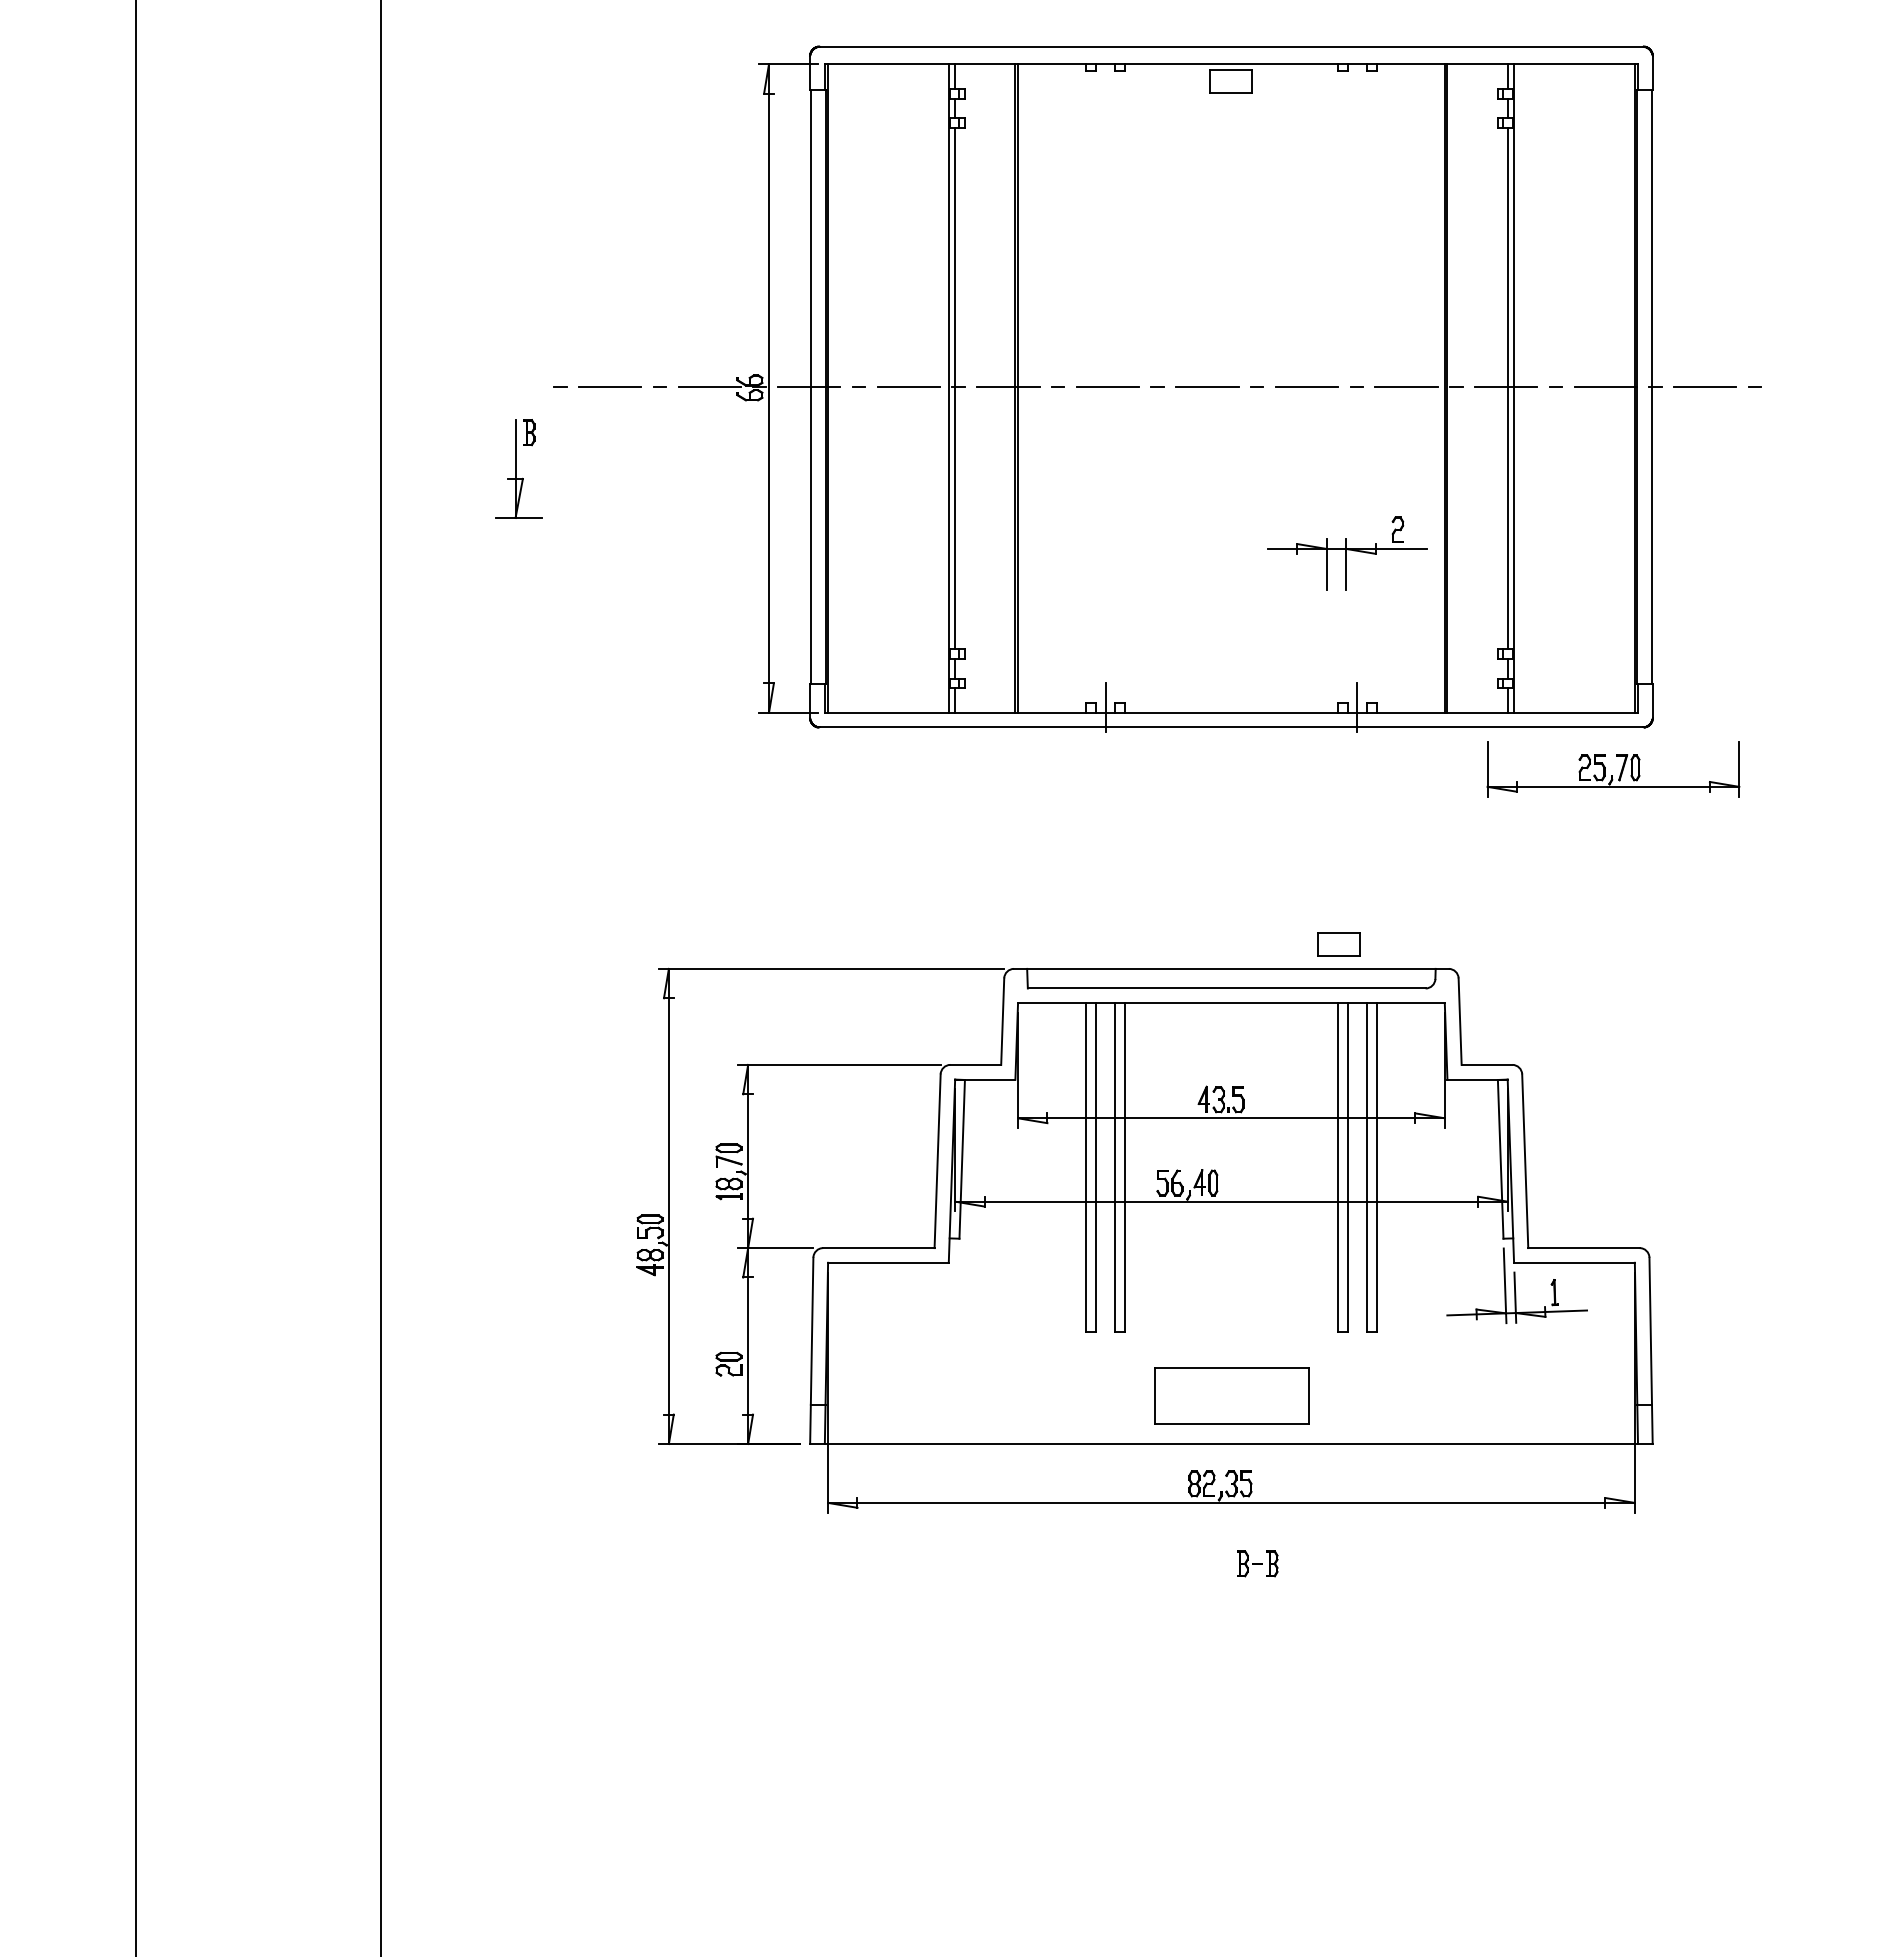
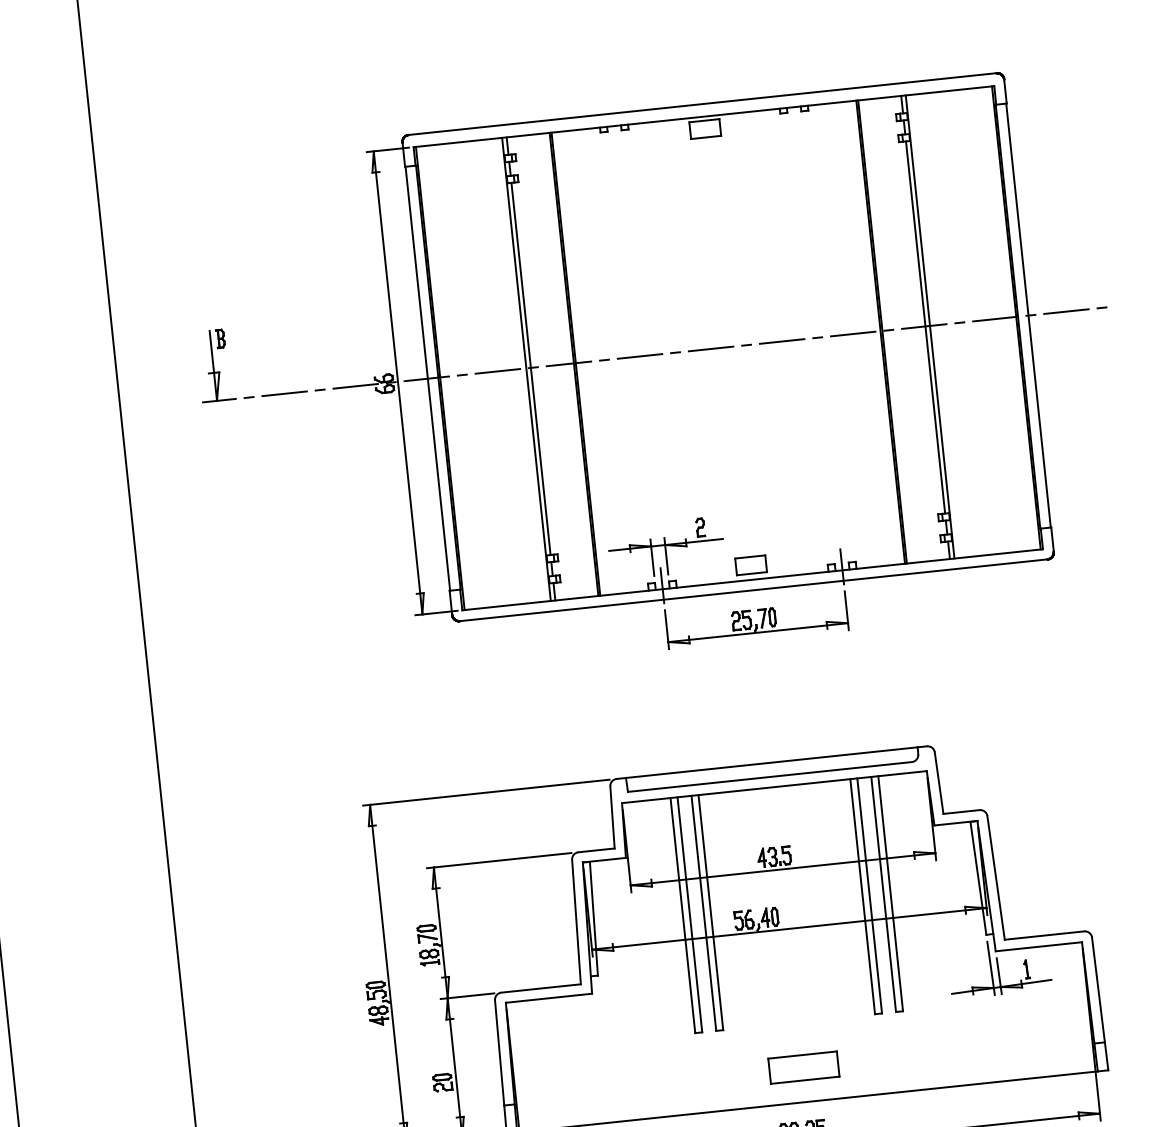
part: (518, 468) -> (215, 365), moved
part: (1347, 553) -> (666, 548), moved
part: (1612, 775) -> (756, 624), moved
part: (1338, 944) -> (750, 565), moved
part: (1230, 1395) -> (803, 1067), size x0.62

